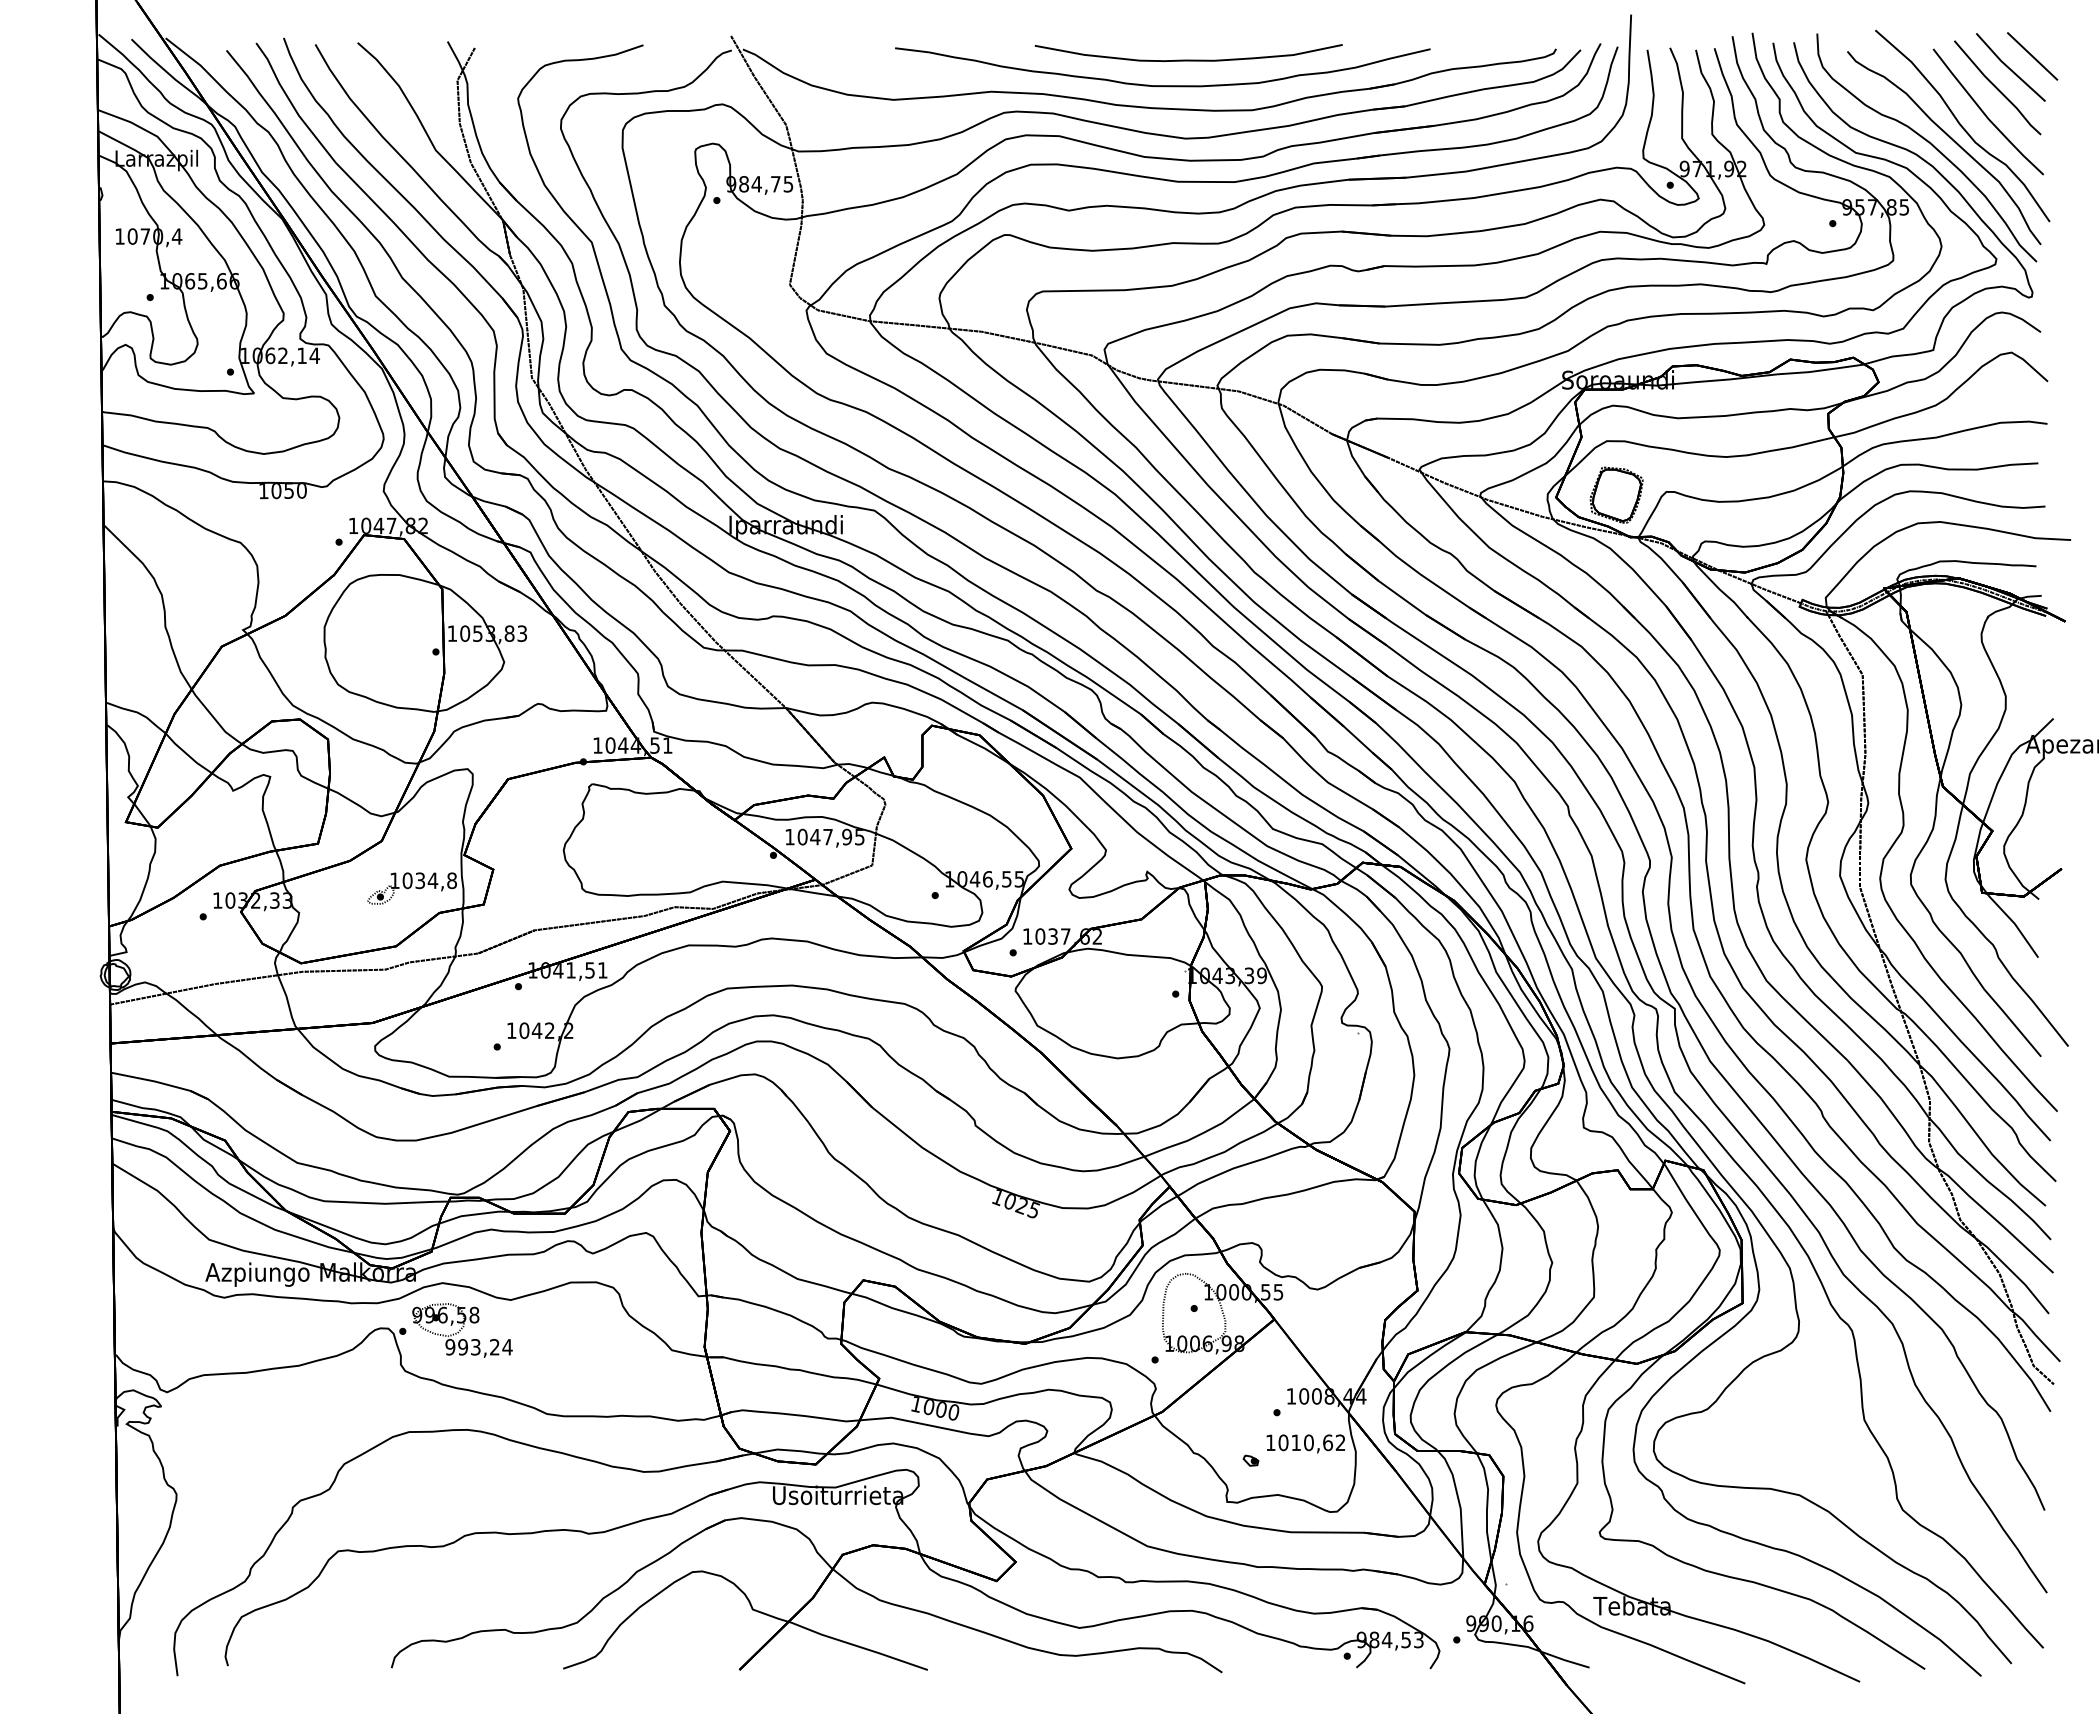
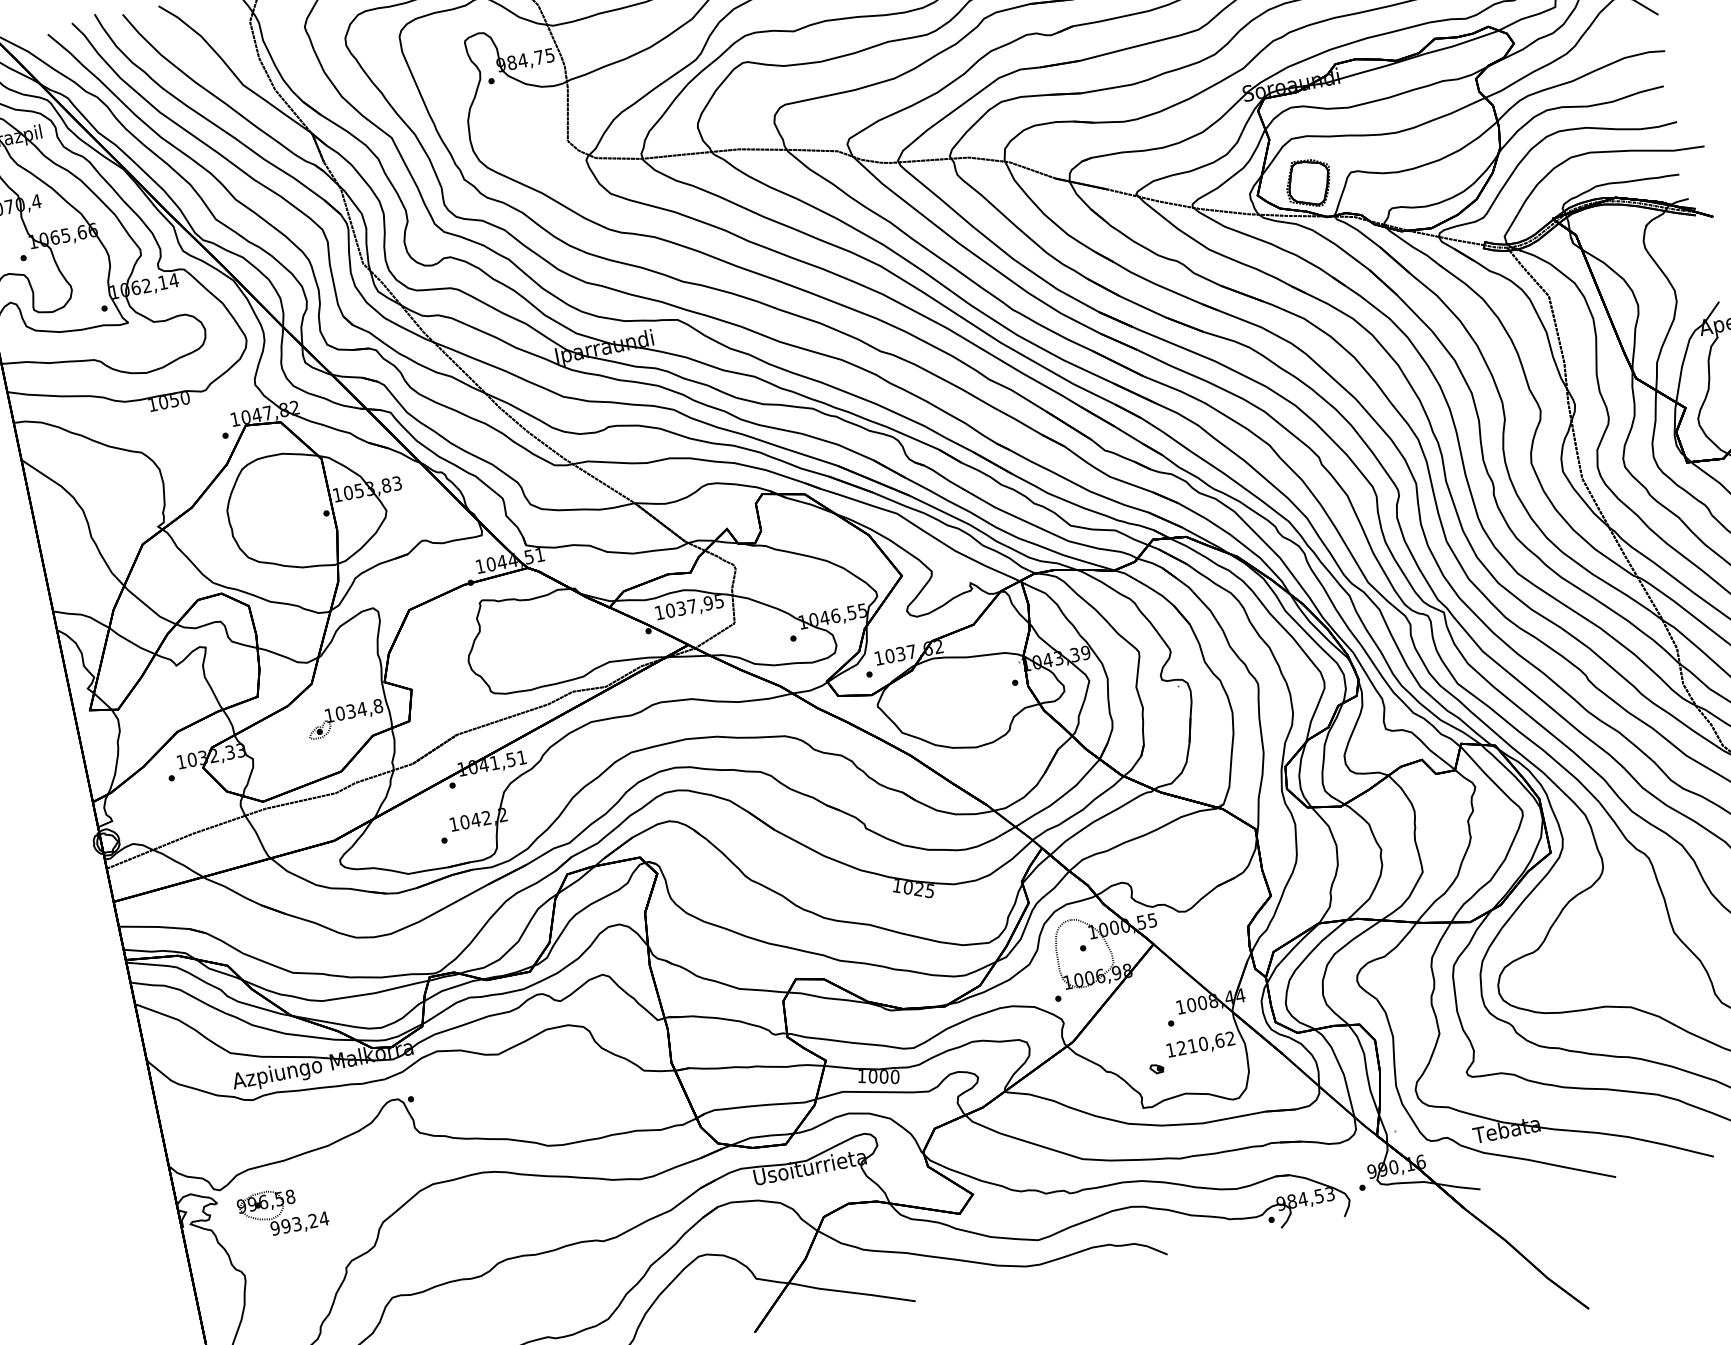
text: (815, 836) -> (681, 608), 1047,95 -> 1037,95
part: (462, 1330) -> (282, 1211), moved
text: (1283, 1442) -> (1181, 1047), 1010,62 -> 1210,62

